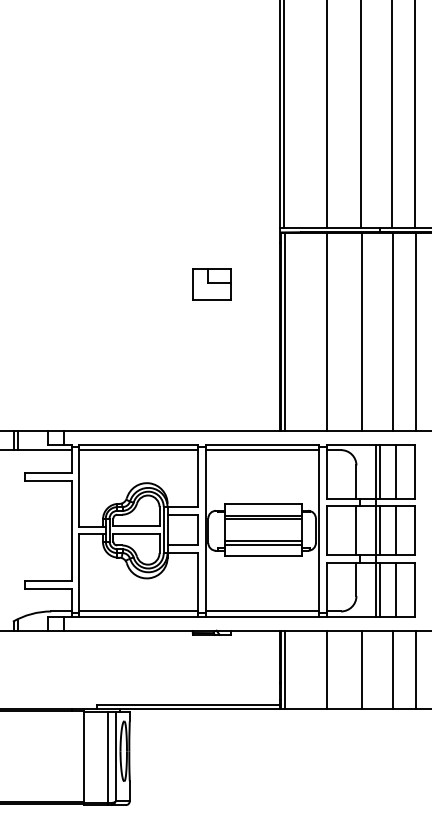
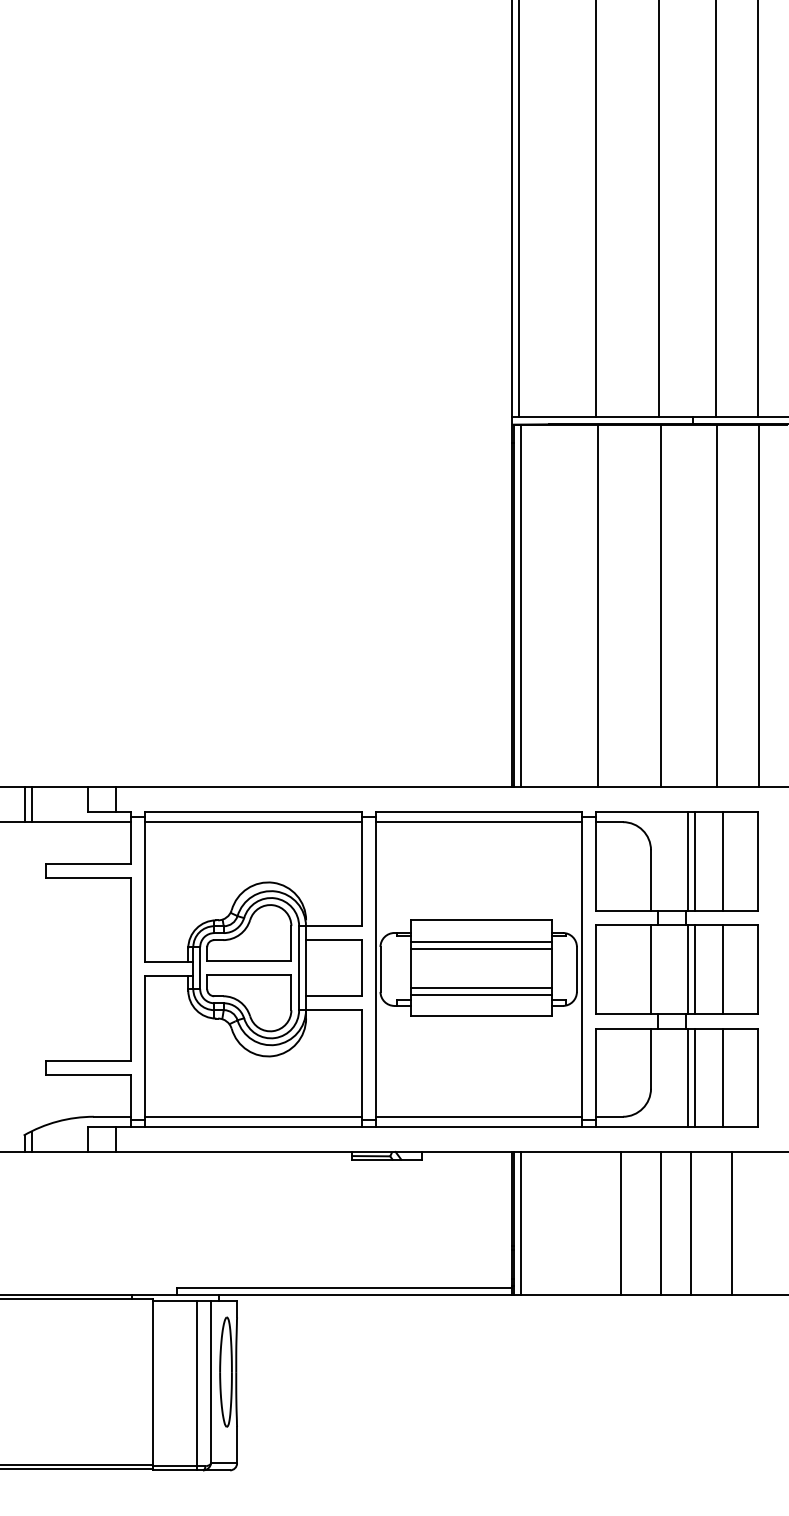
part: (211, 284) -> (386, 519), removed
line: (327, 669) -> (621, 1222), moved
line: (392, 669) -> (691, 1222), moved
line: (415, 669) -> (731, 1222), moved

